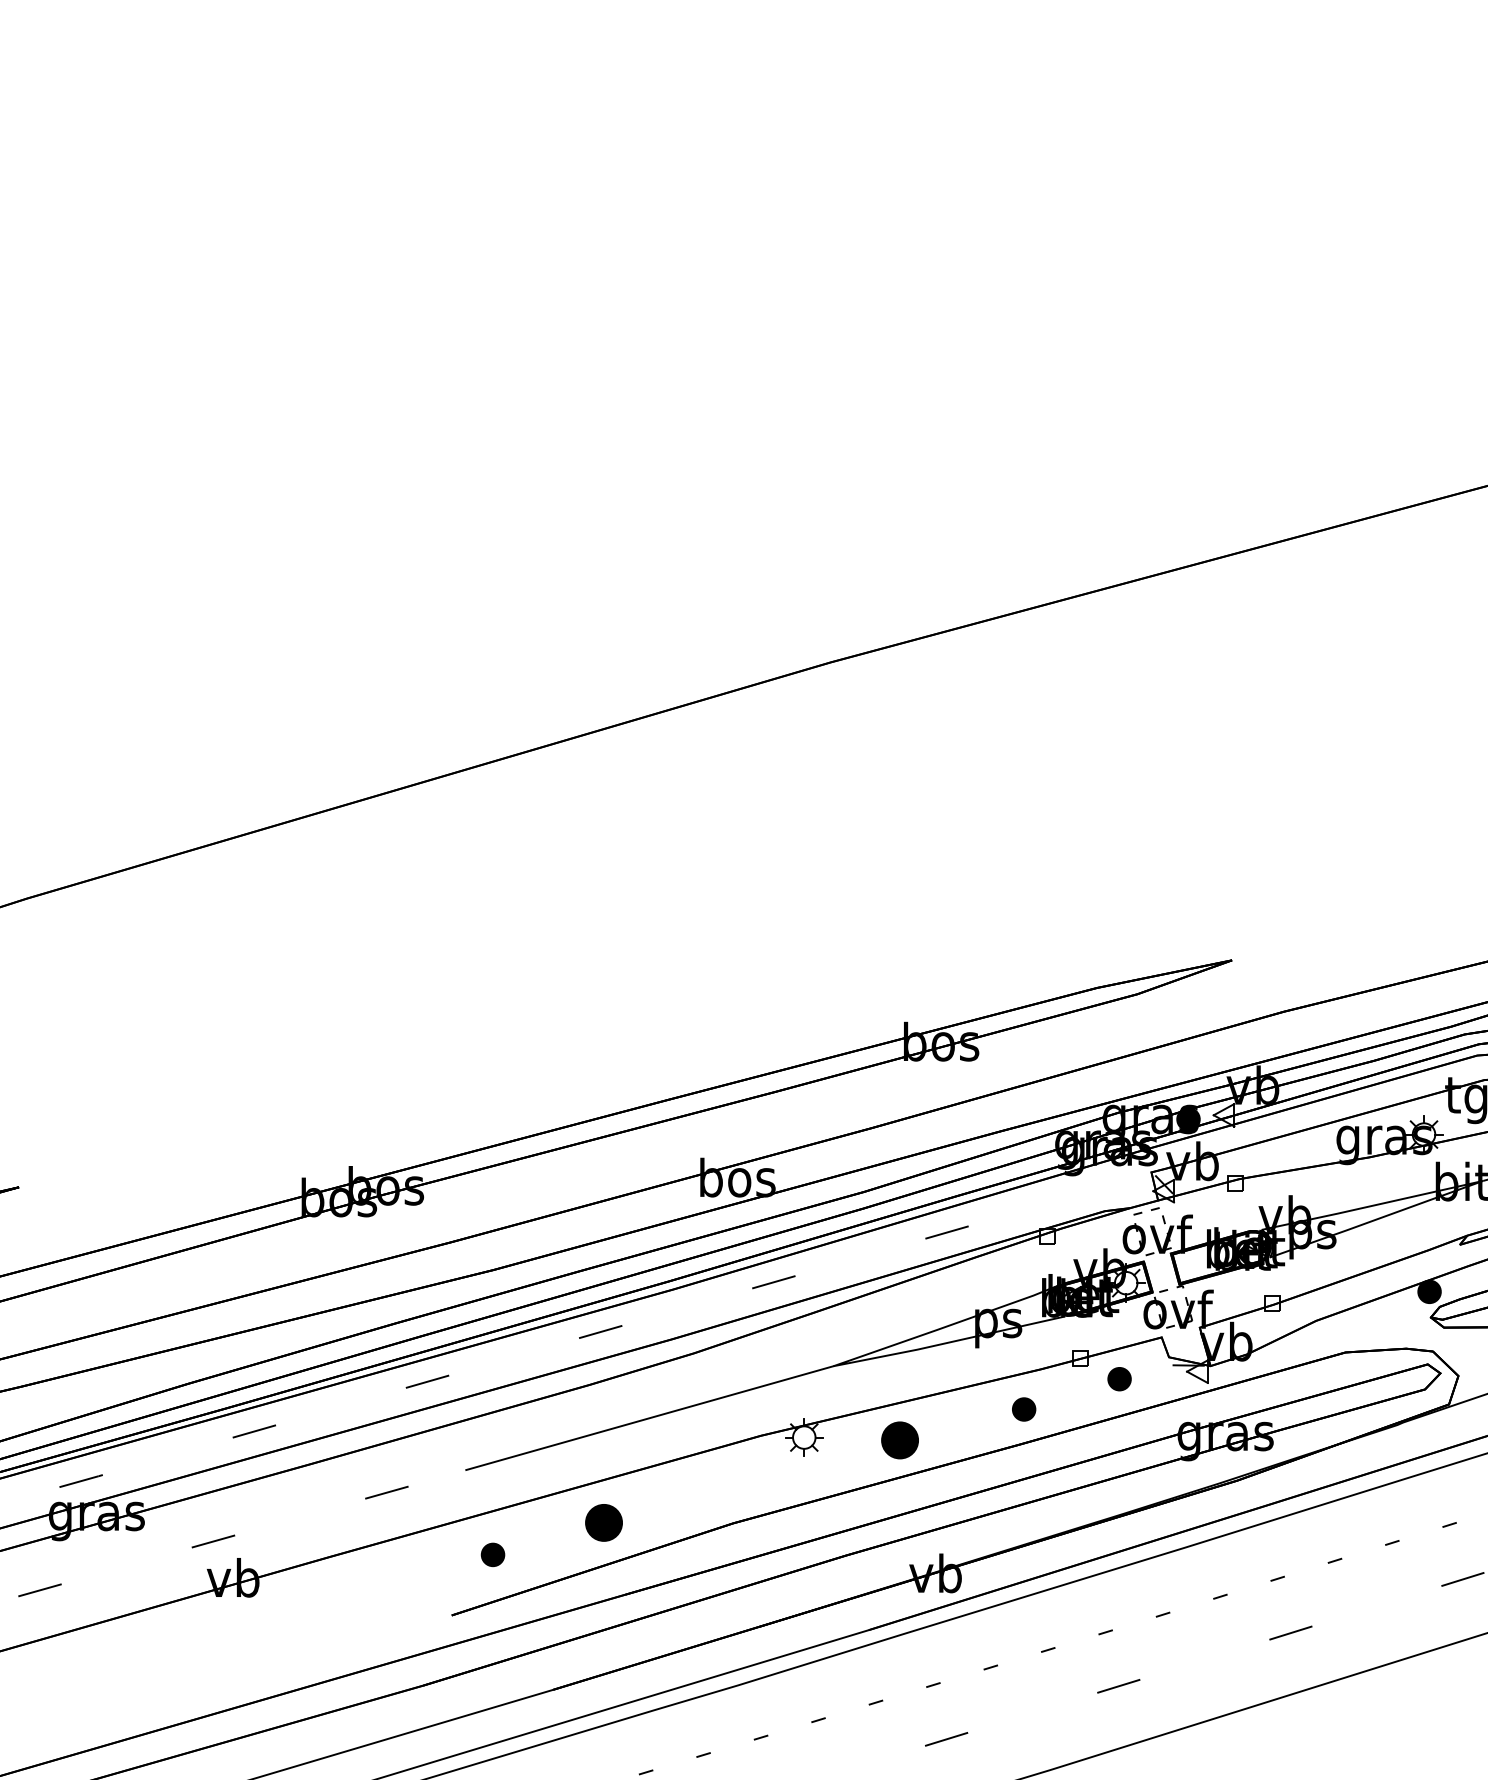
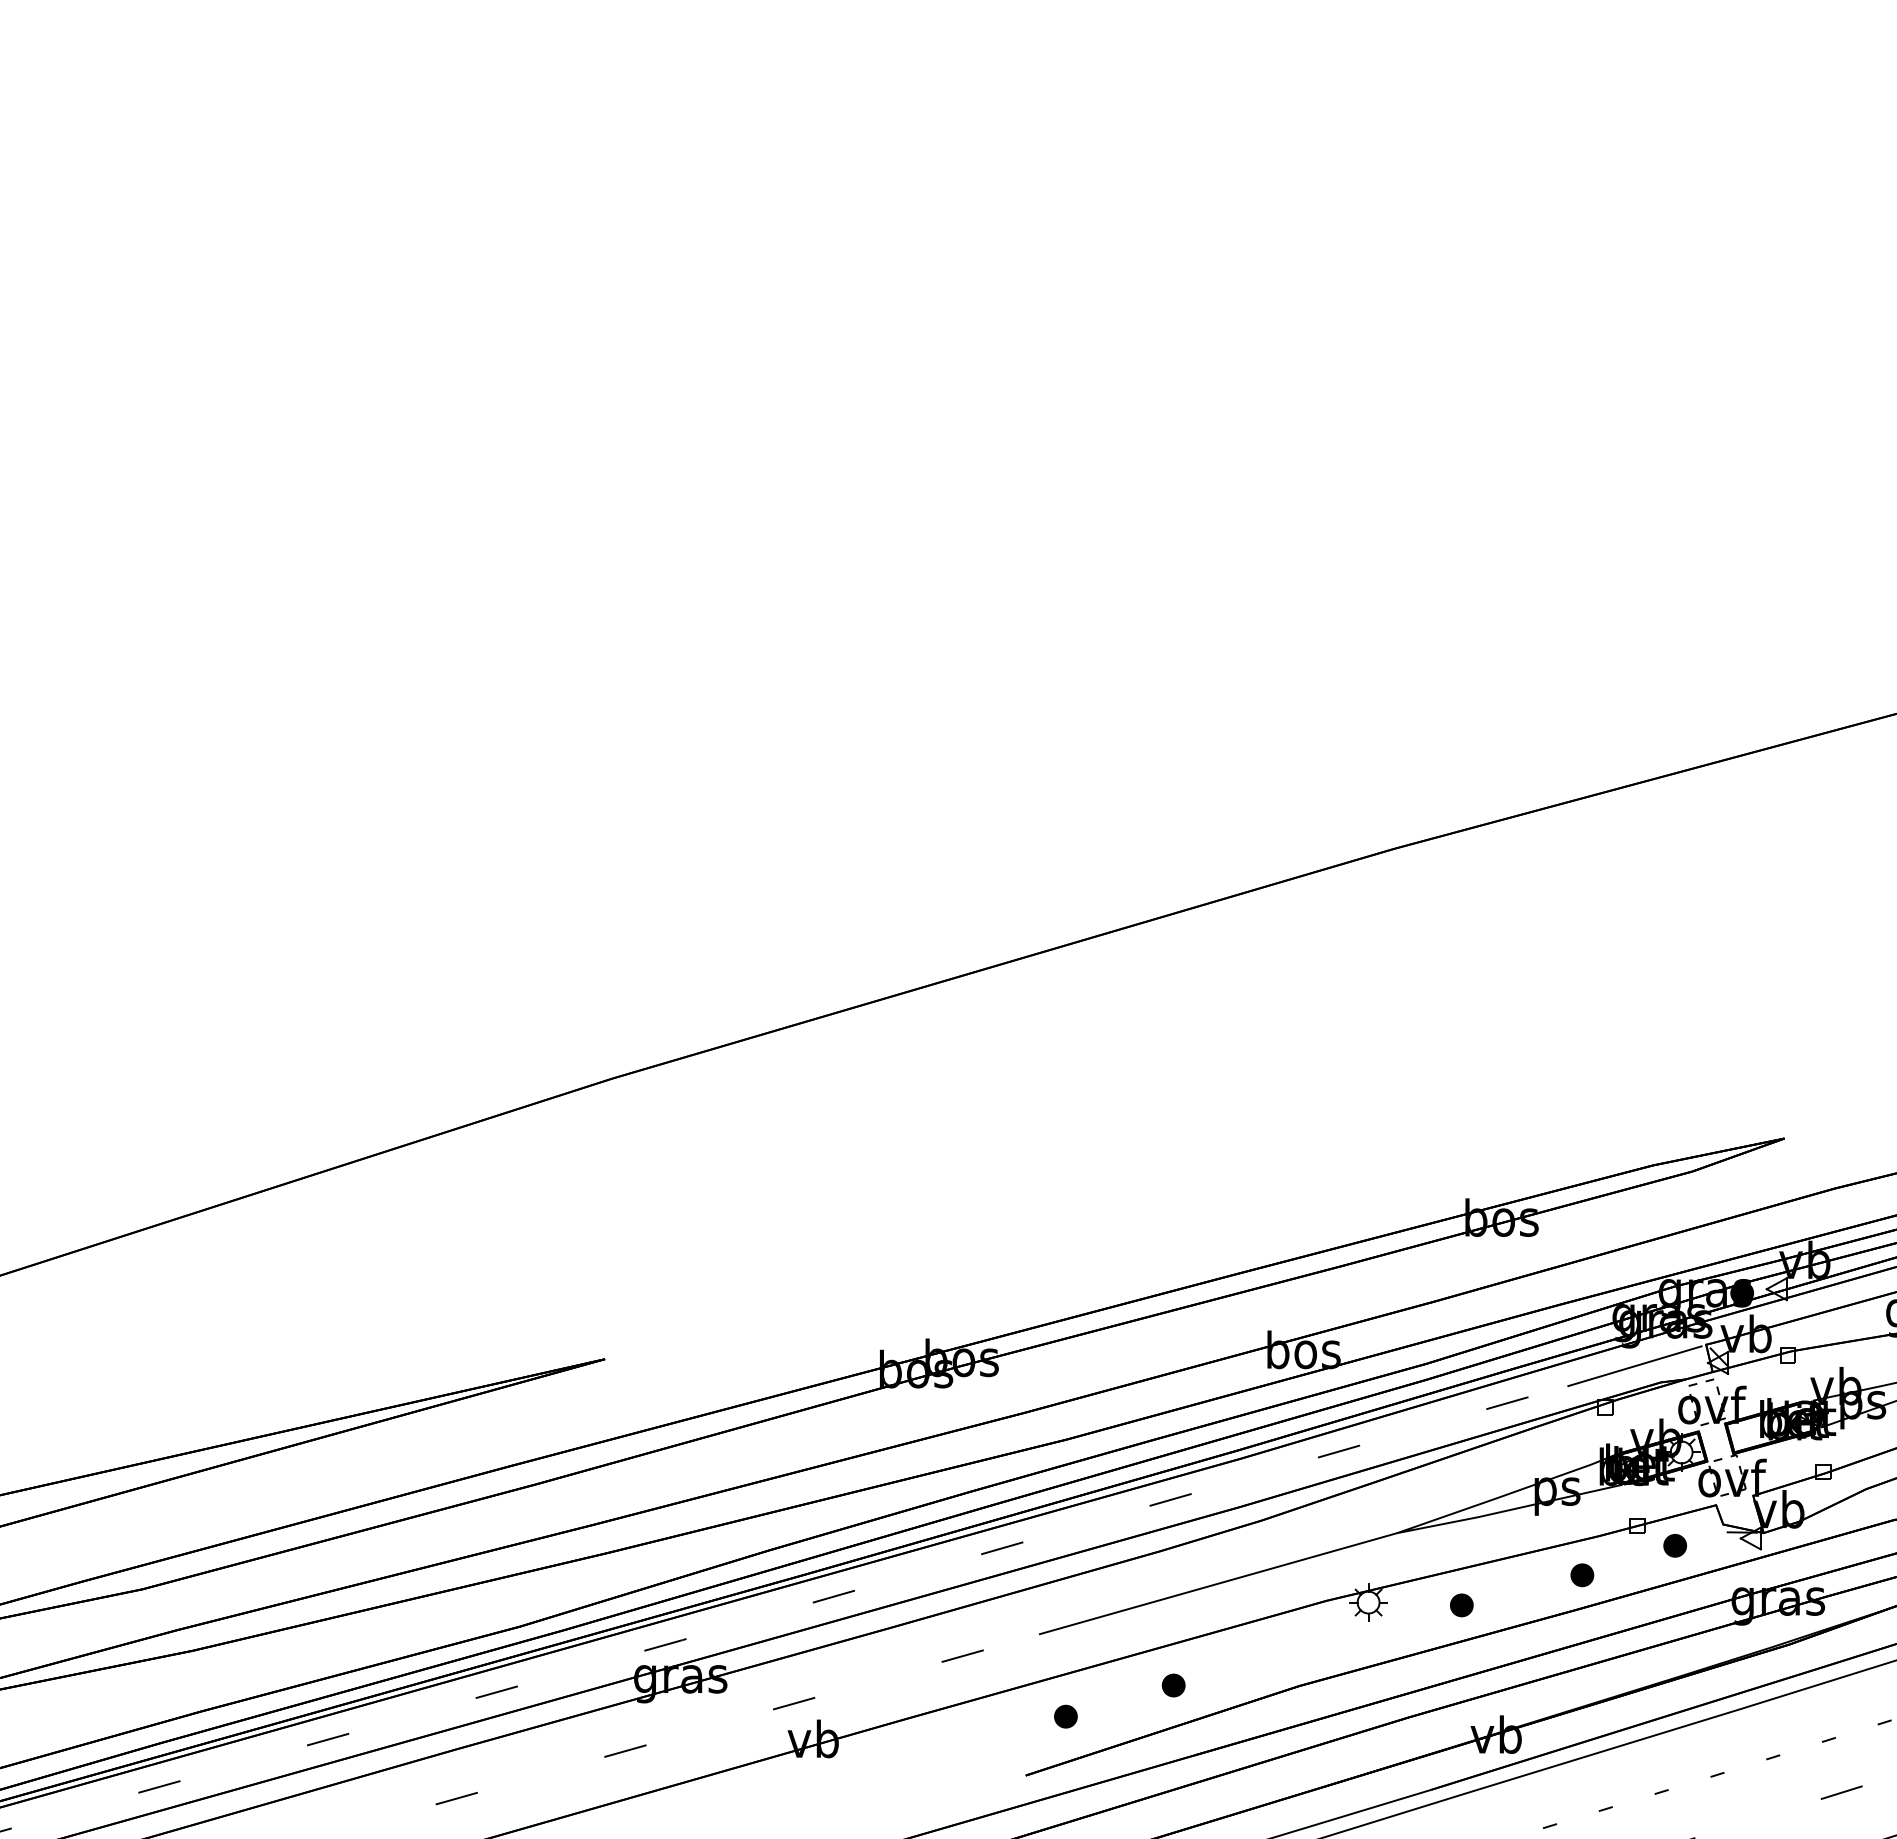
line: (1077, 1194) -> (1634, 1366), added
part: (899, 1440) -> (1461, 1605), size x0.62
part: (603, 1522) -> (1173, 1685), size x0.62

